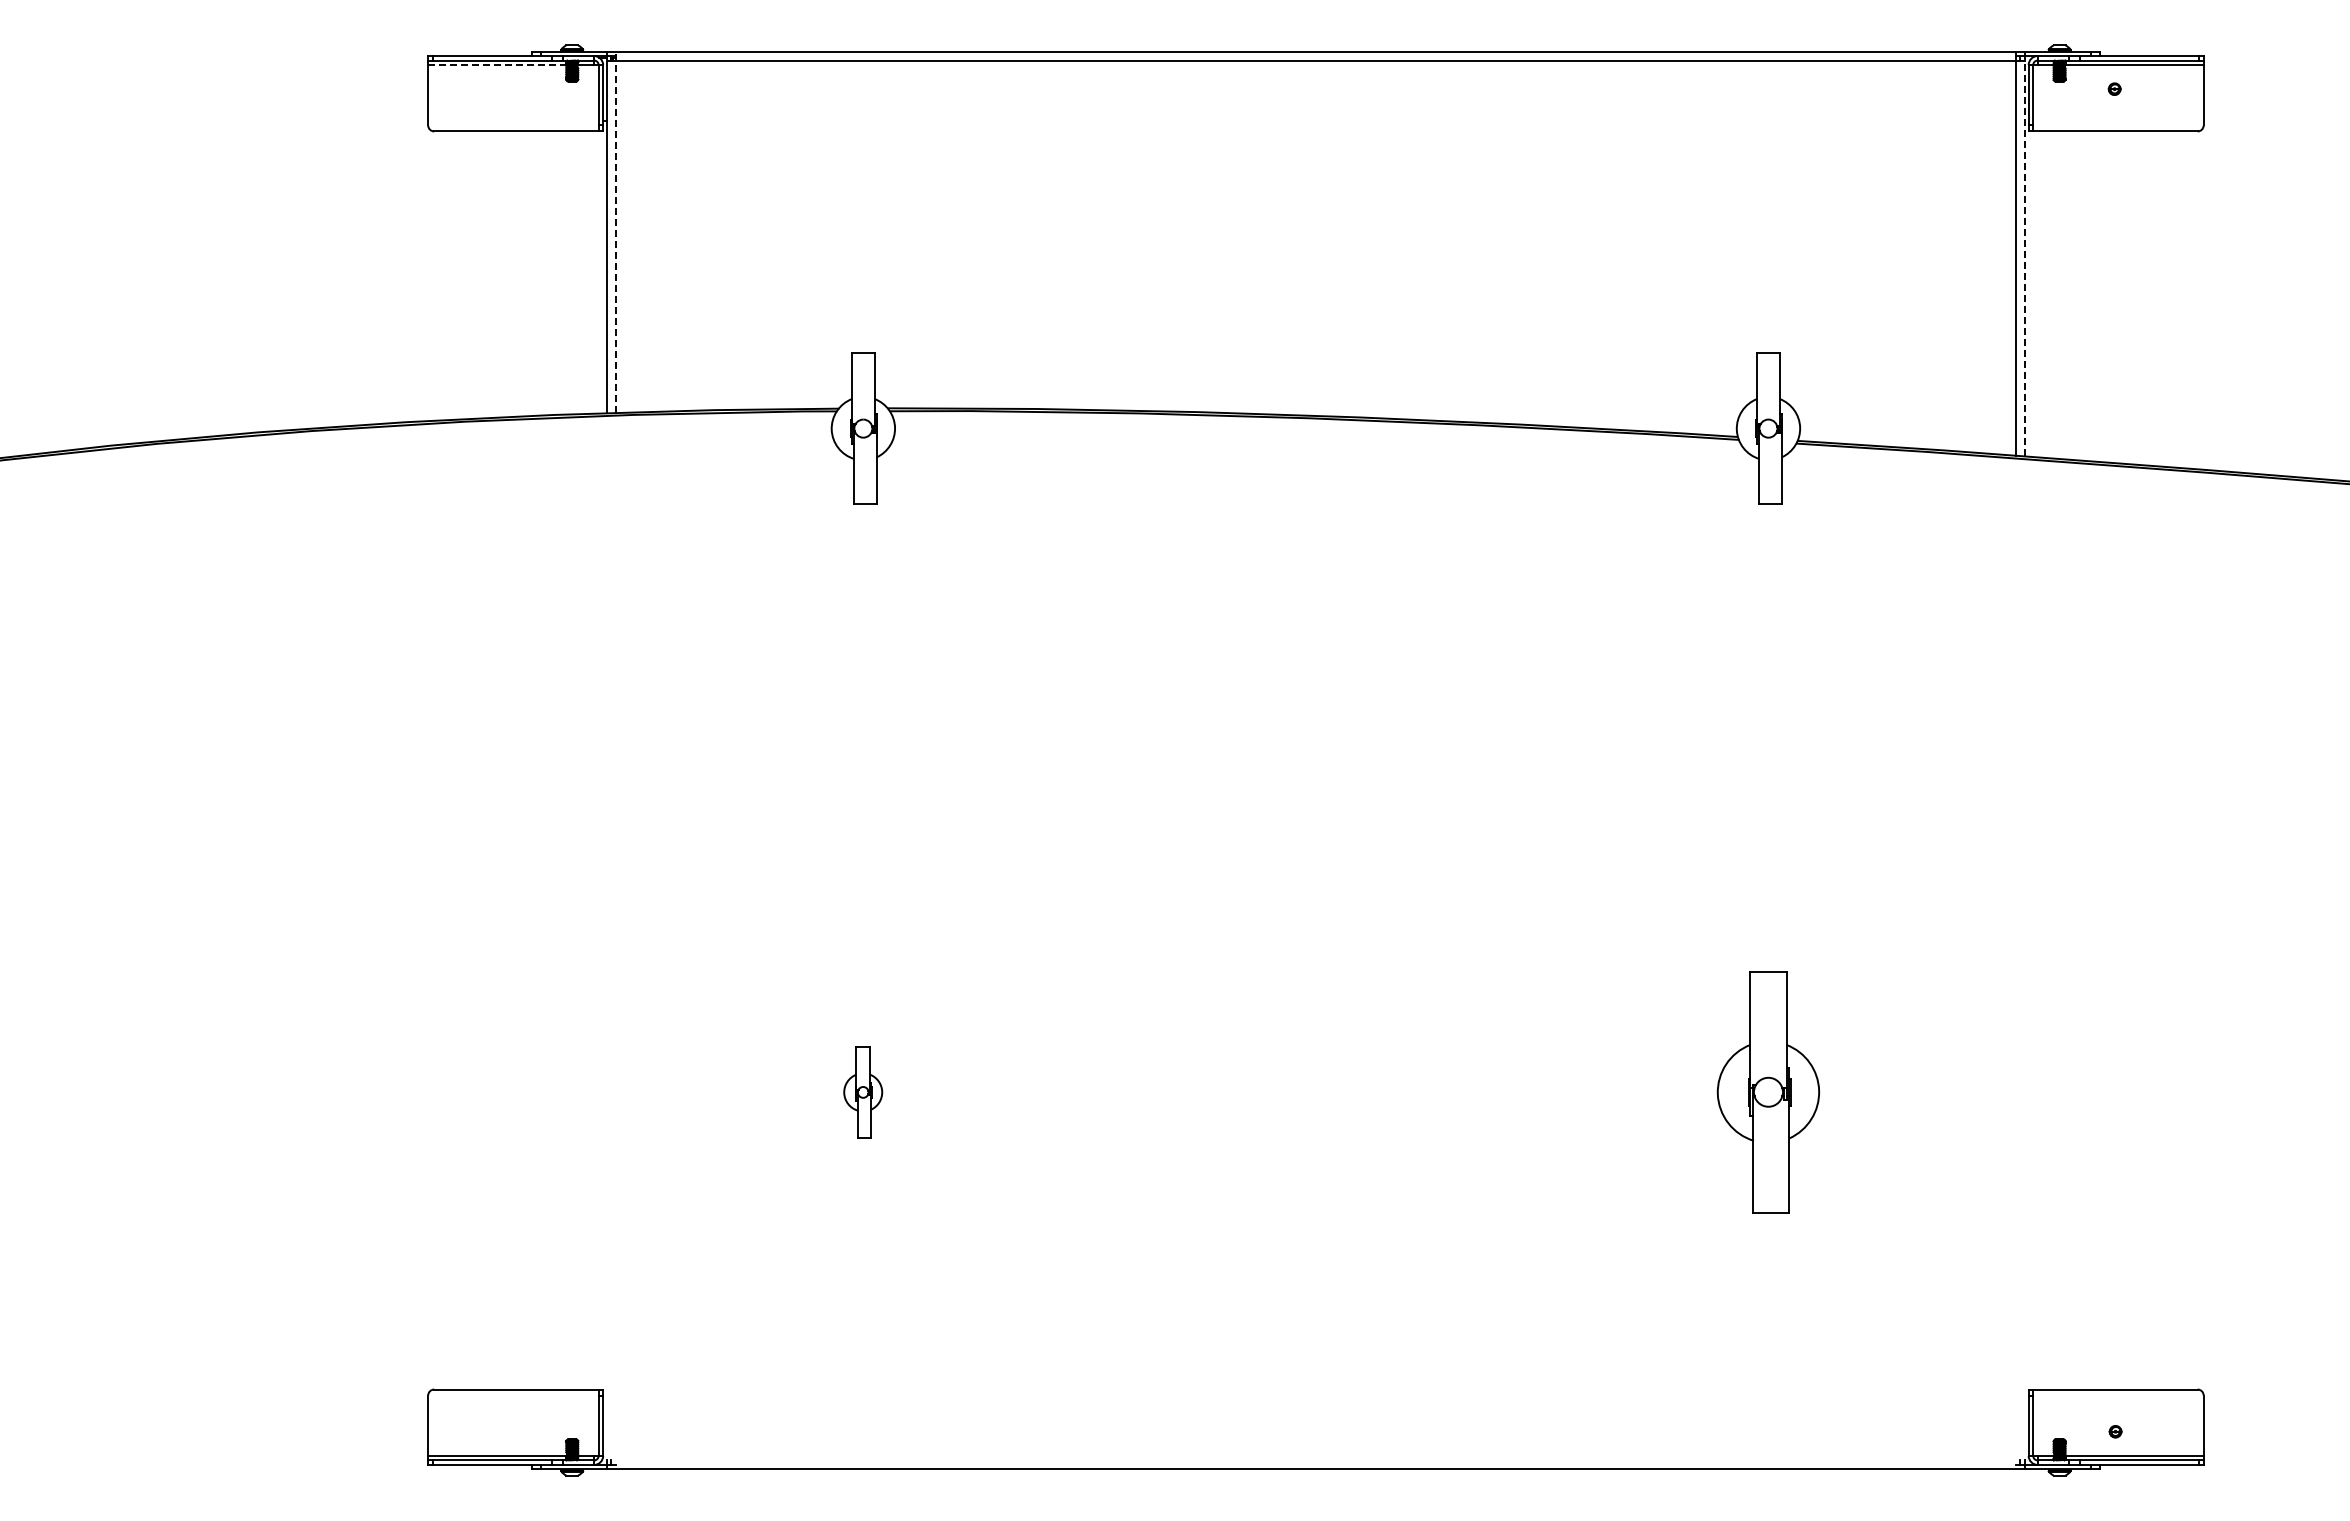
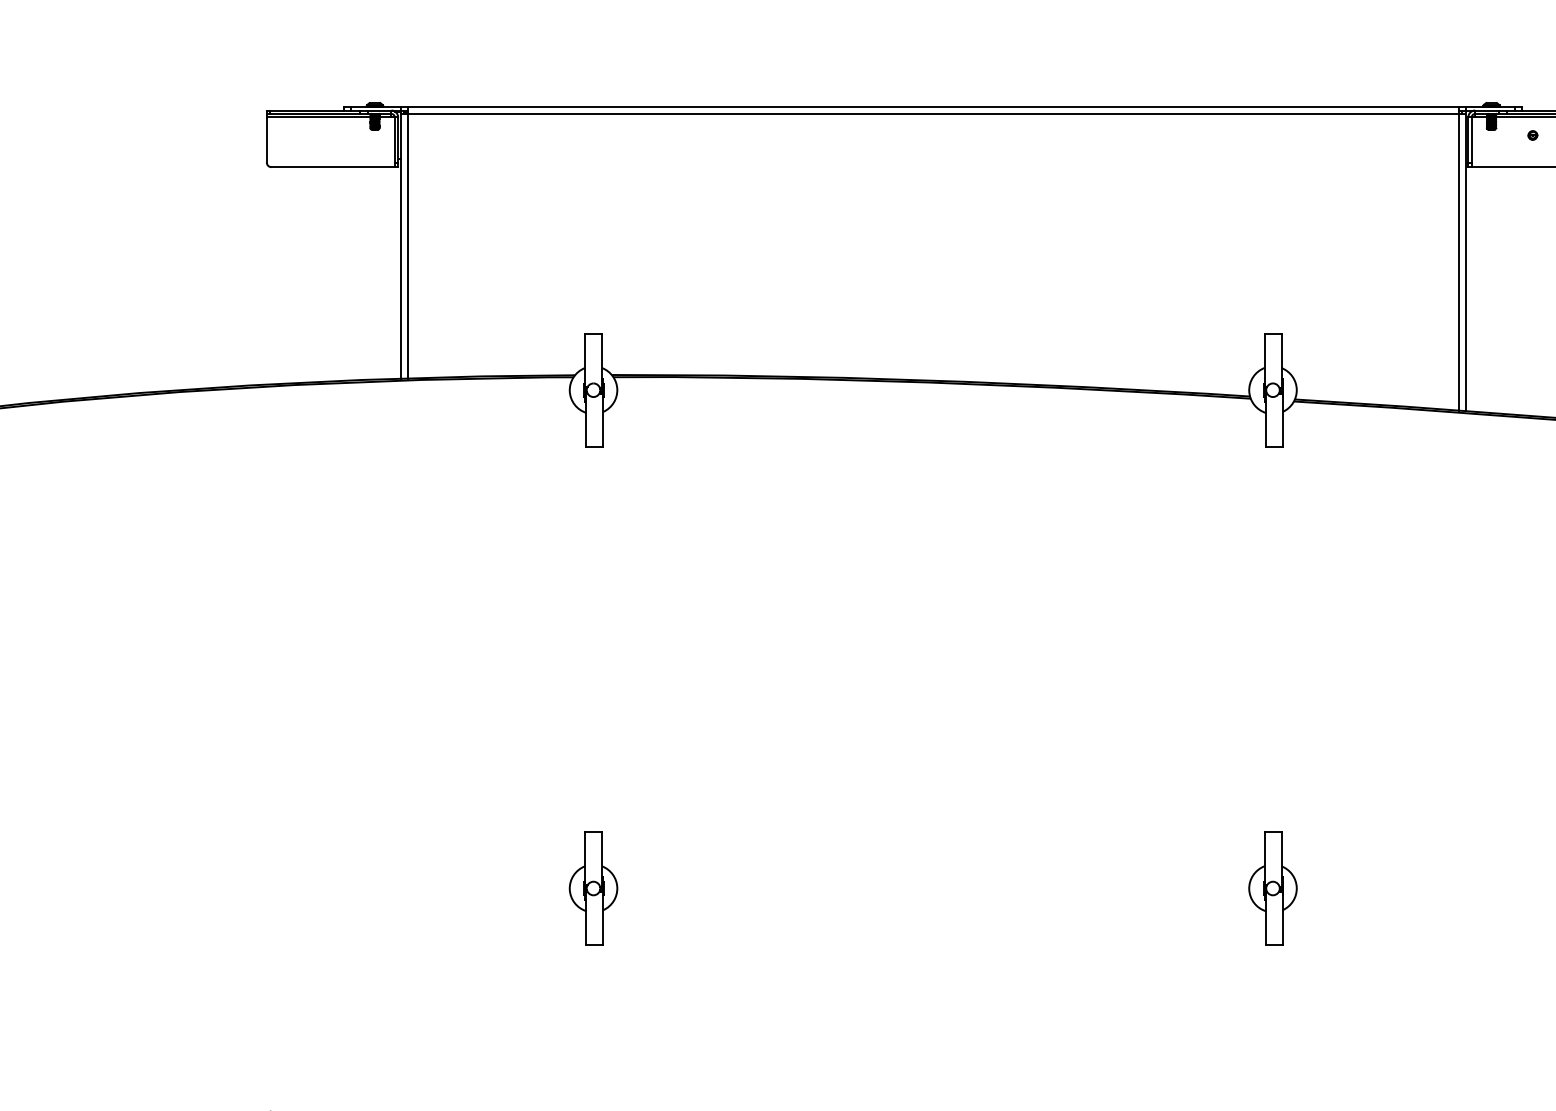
line: (497, 65) -> (318, 117), dashed -> solid
line: (615, 232) -> (407, 243), dashed -> solid
line: (2024, 253) -> (1465, 258), dashed -> solid
part: (862, 1092) -> (592, 888), size x1.67
part: (1768, 1092) -> (1273, 888), size x0.62

